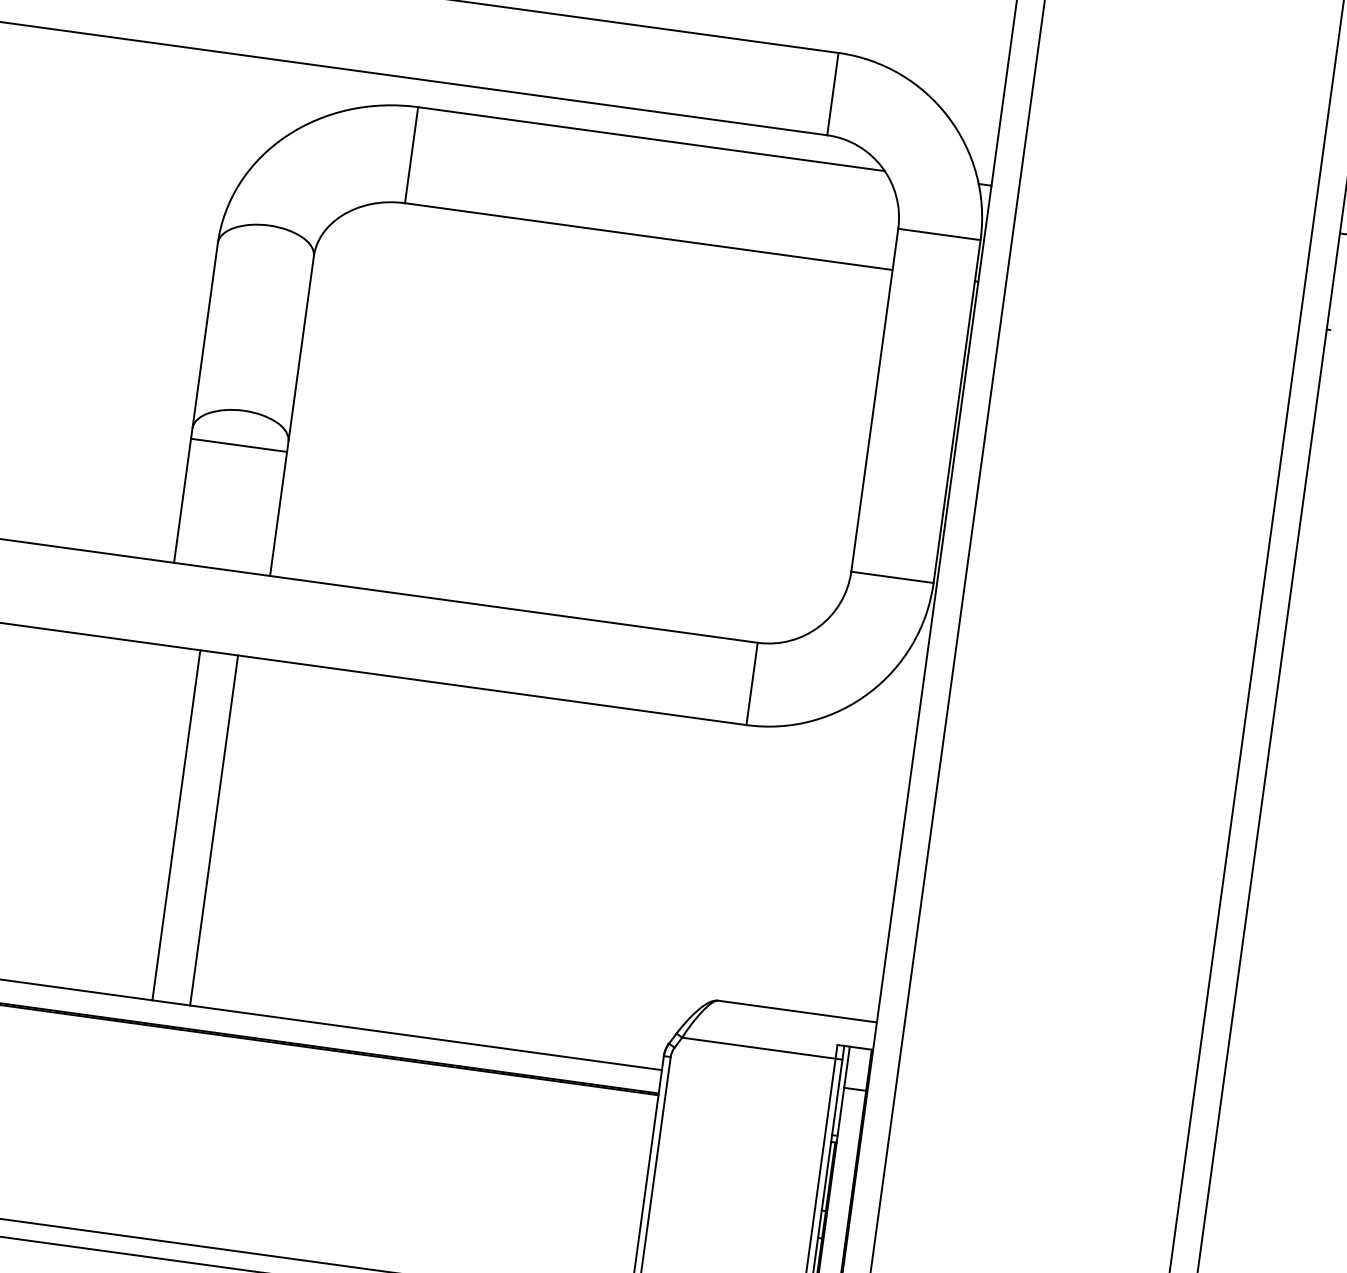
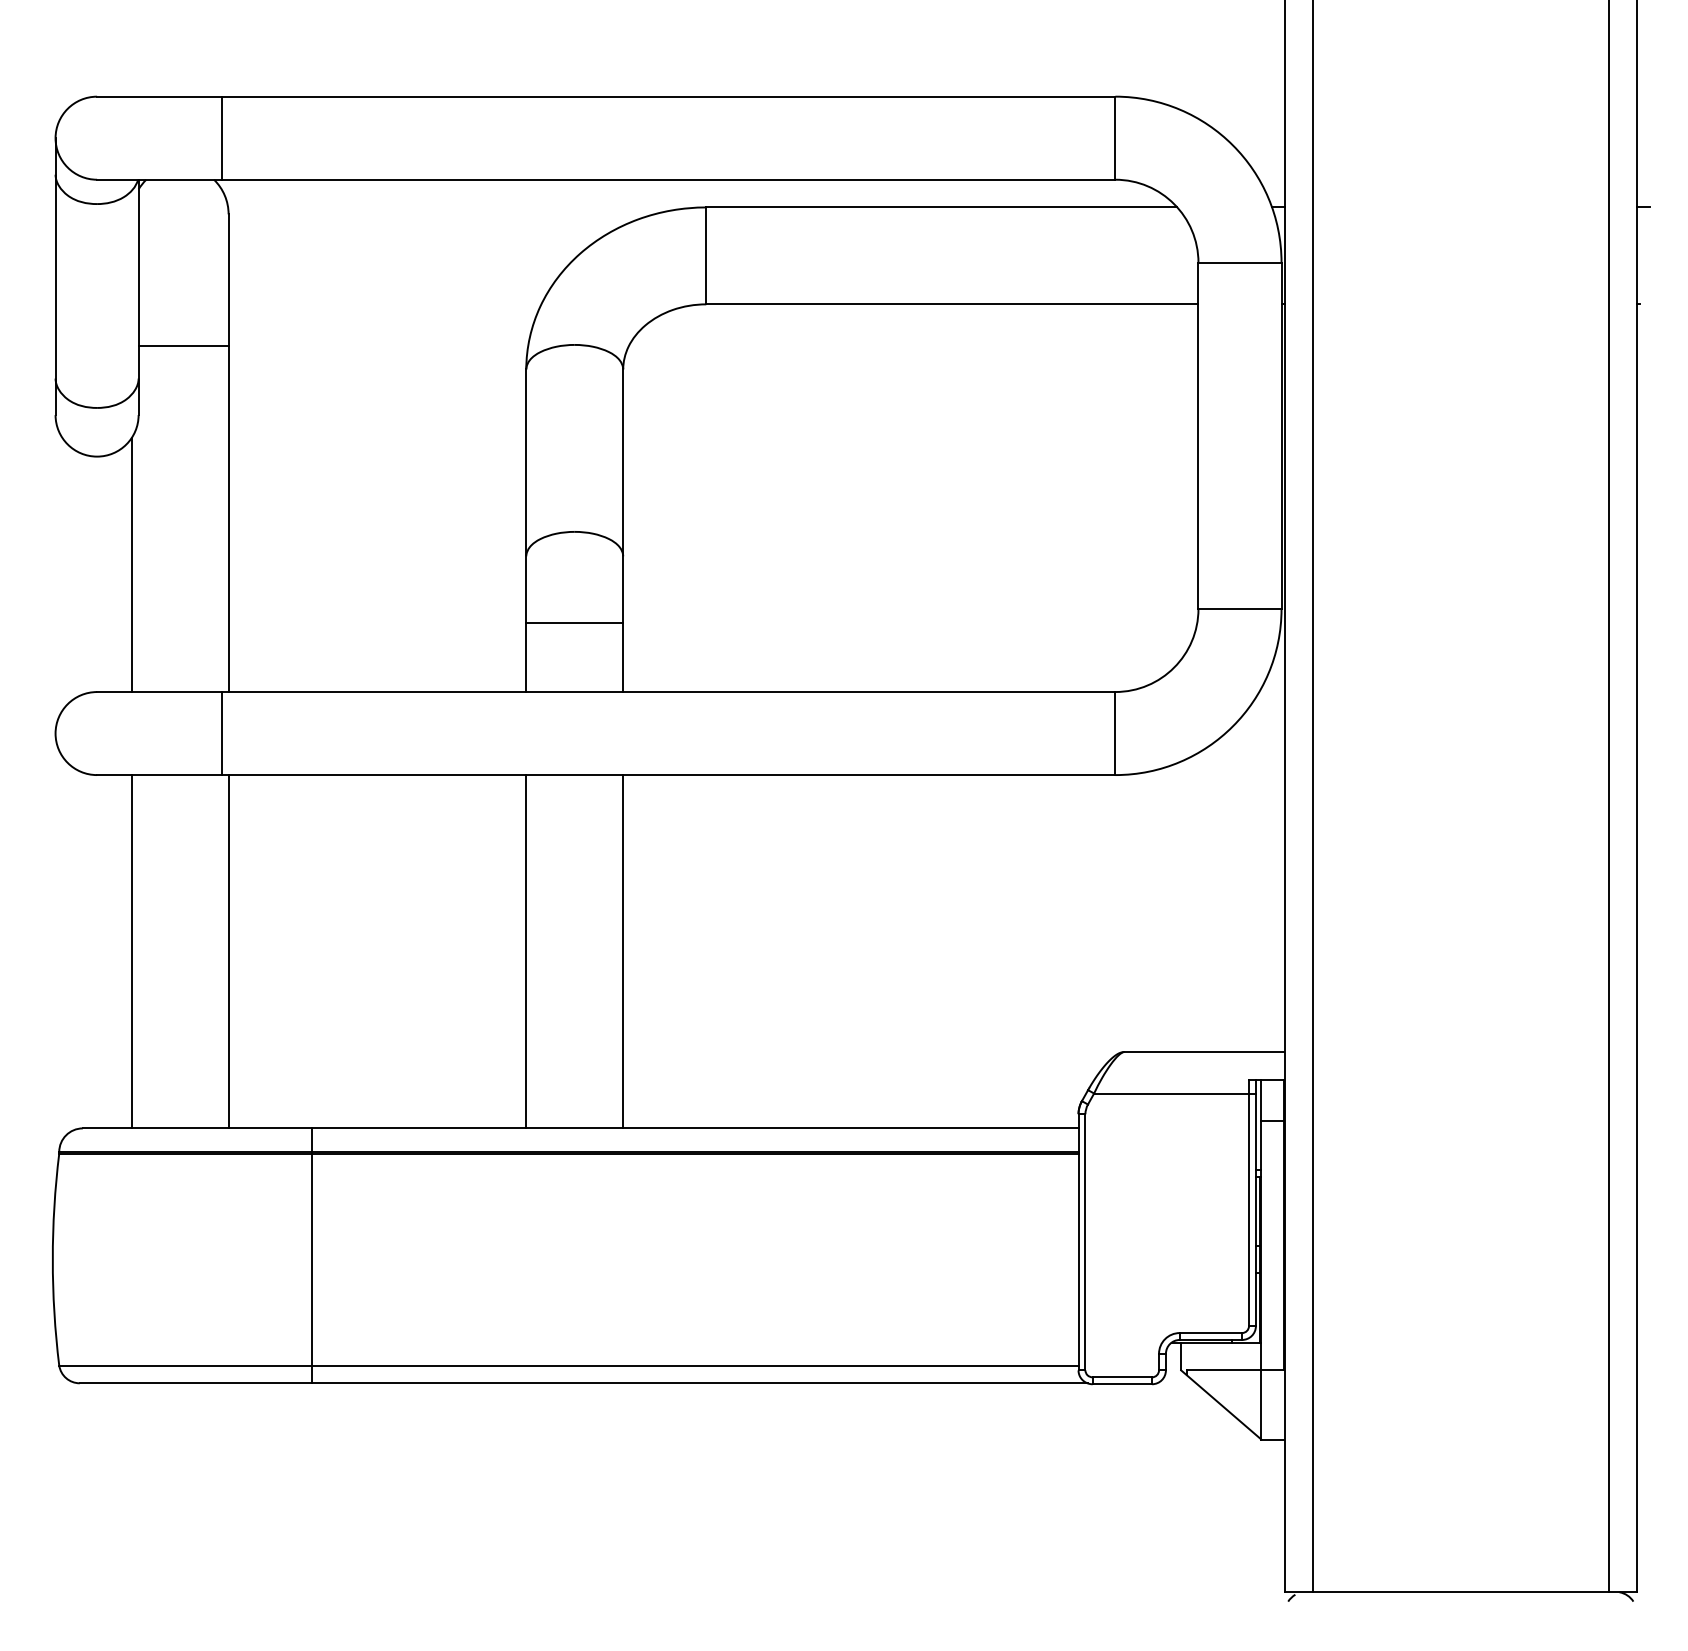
line: (238, 445) -> (574, 622), moved
line: (176, 825) -> (623, 951), moved
line: (214, 830) -> (526, 951), moved

